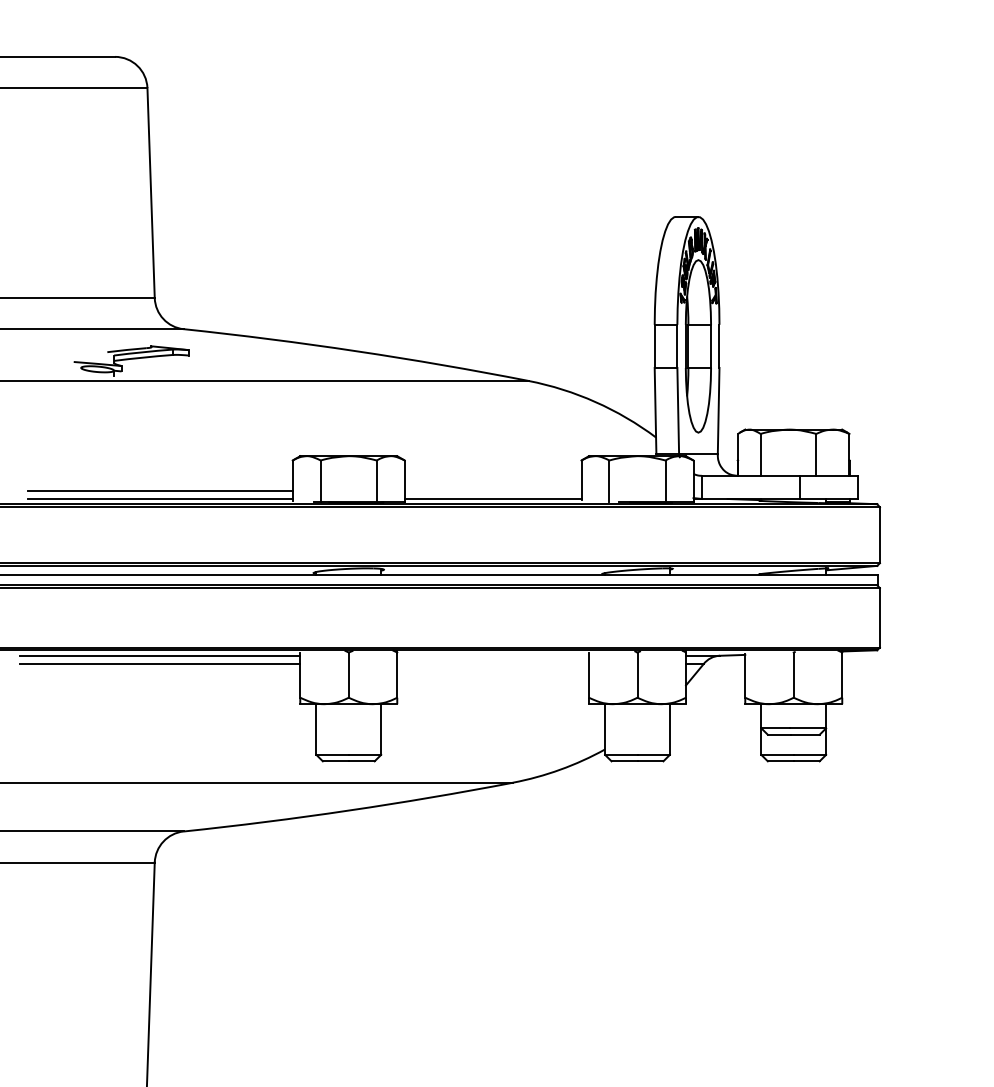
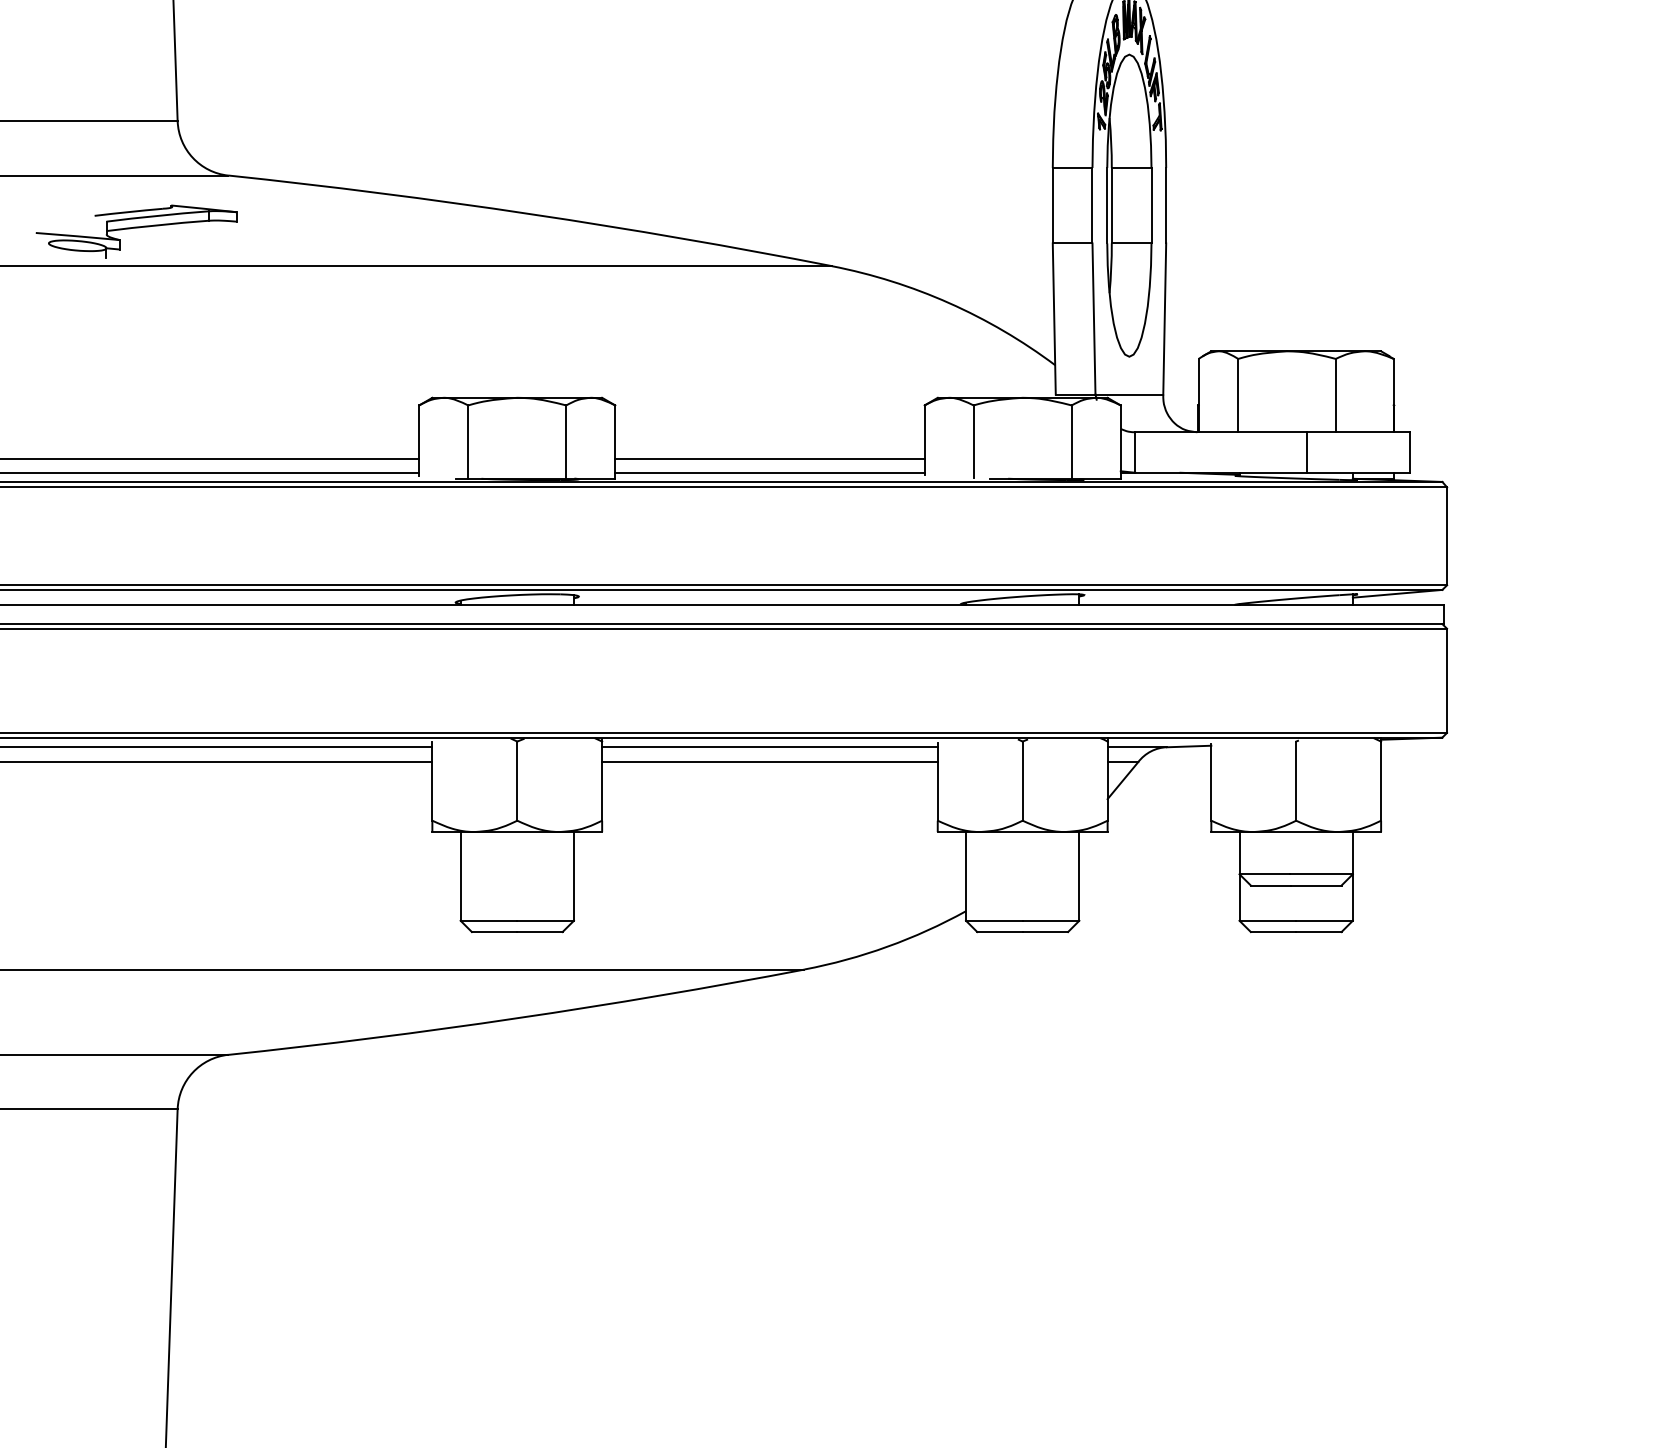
line: (492, 491) -> (768, 459), added
line: (492, 655) -> (768, 746), added
line: (492, 664) -> (768, 762), added

